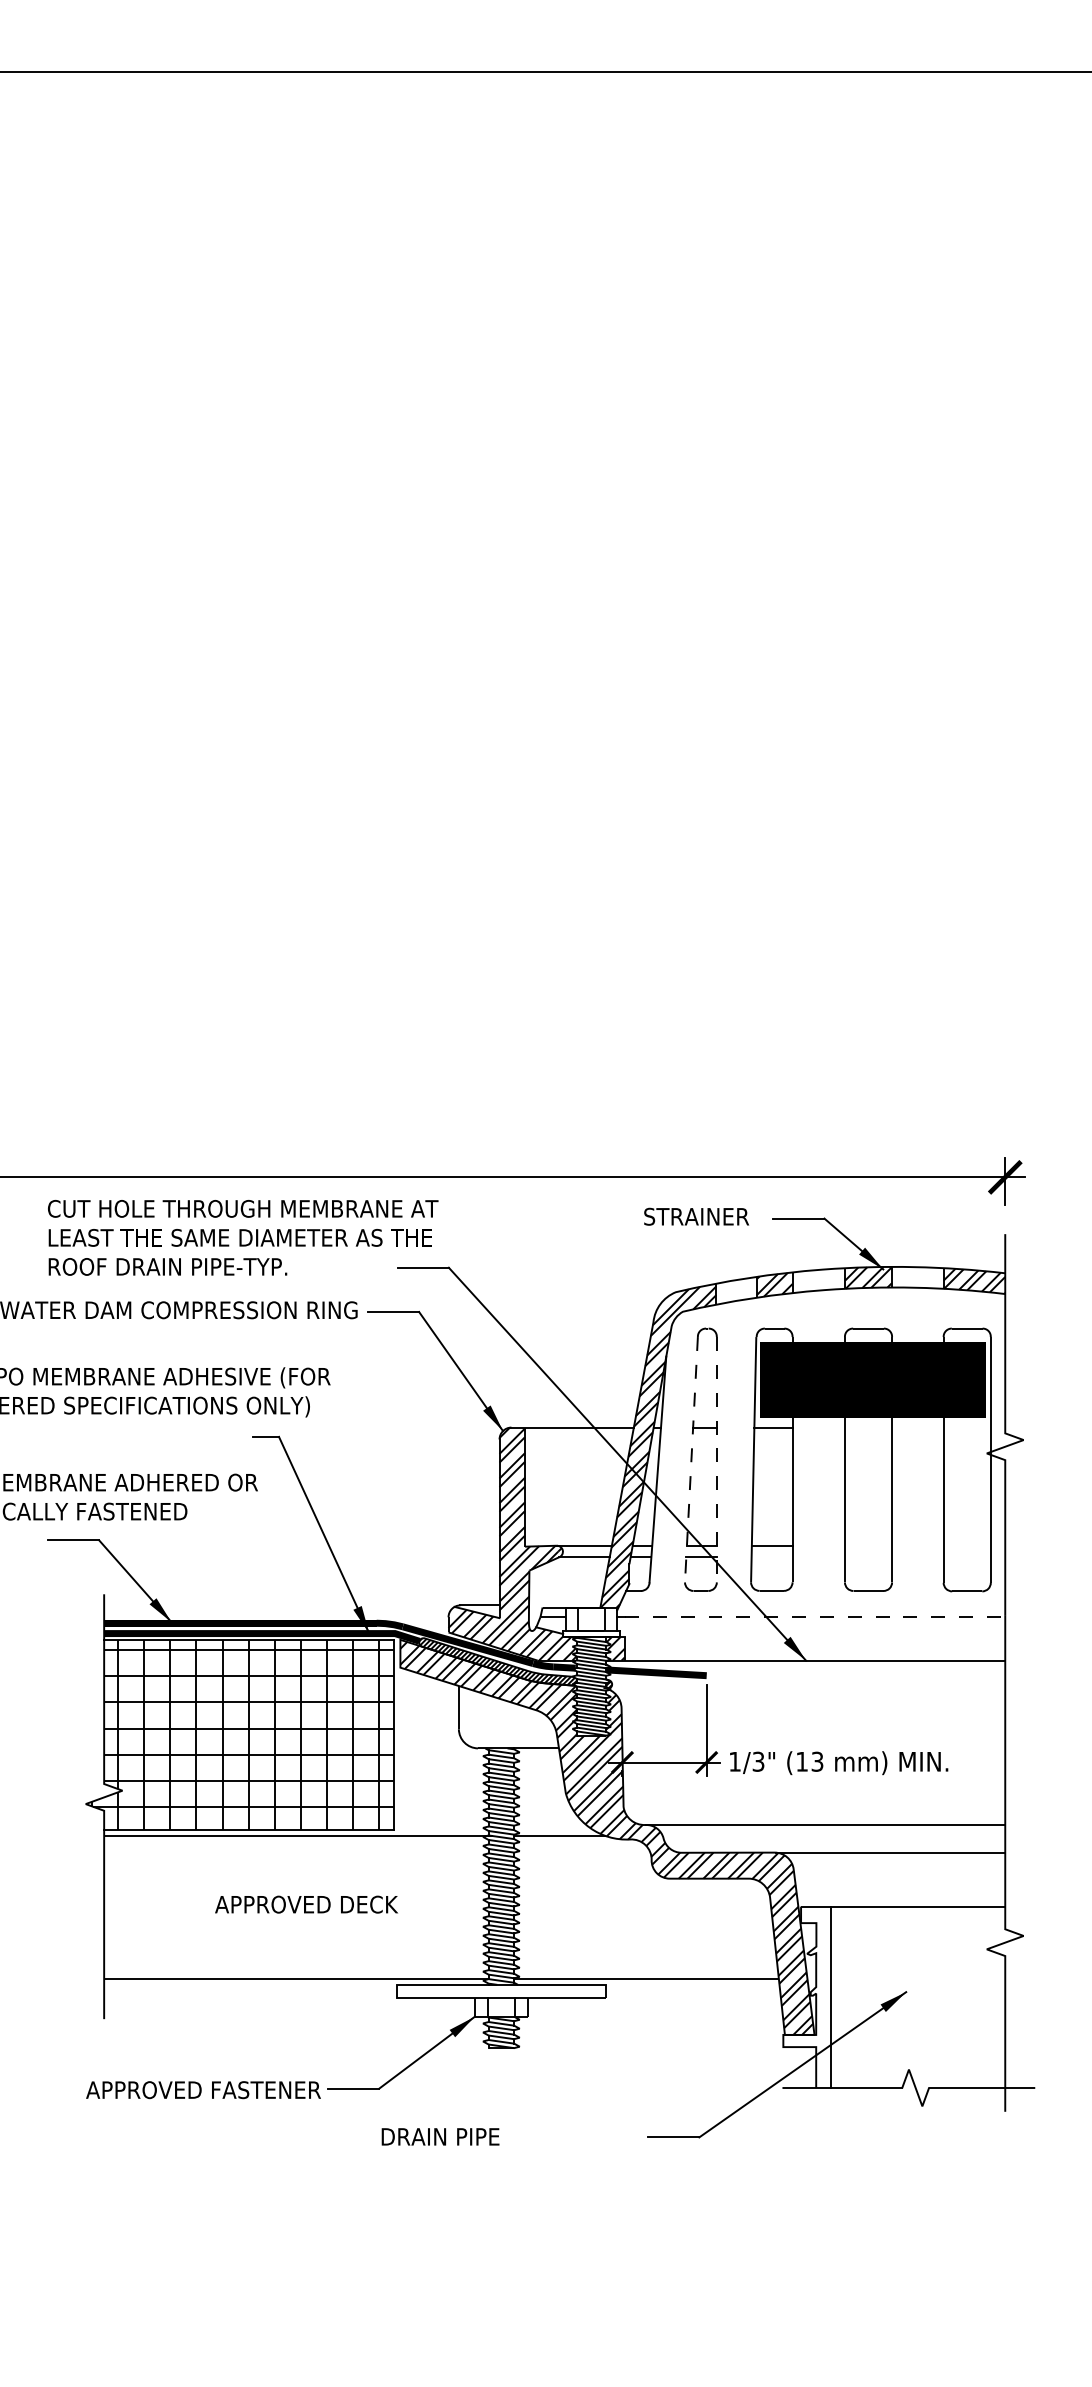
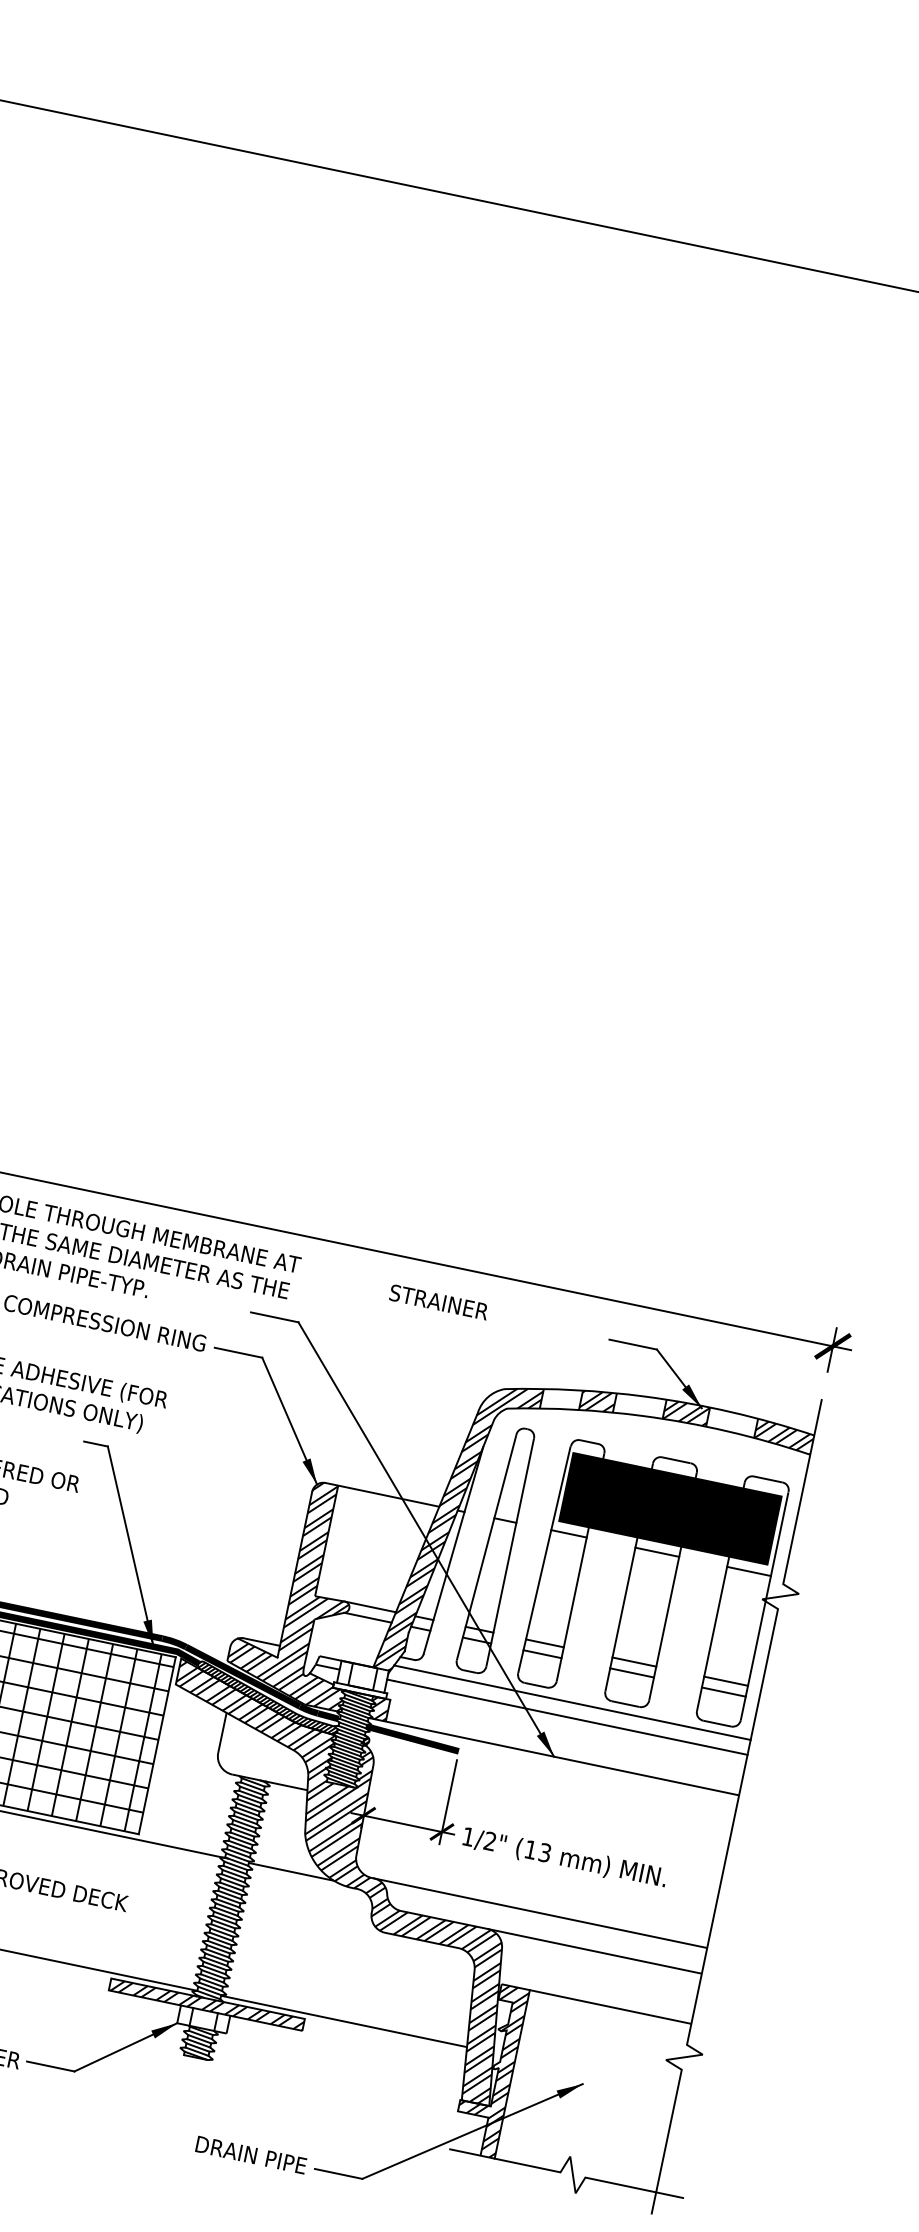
text: (696, 1216) -> (439, 1302), moved
line: (868, 1427) -> (657, 1552), added
line: (966, 1427) -> (748, 1571), added
line: (691, 1459) -> (486, 1547), dashed -> solid
line: (716, 1459) -> (509, 1552), dashed -> solid
line: (868, 1545) -> (634, 1661), added
line: (966, 1545) -> (725, 1680), added
line: (771, 1557) -> (541, 1654), added
line: (868, 1557) -> (632, 1672), added
line: (966, 1557) -> (723, 1692), added
line: (813, 1601) -> (572, 1703), added
line: (815, 1617) -> (571, 1718), dashed -> solid
text: (758, 1761) -> (490, 1841), 1/3" -> 1/2"
hatch: (501, 1990) -> (207, 2004), added
hatch: (807, 1997) -> (490, 2069), added
text: (440, 2136) -> (251, 2154), moved

